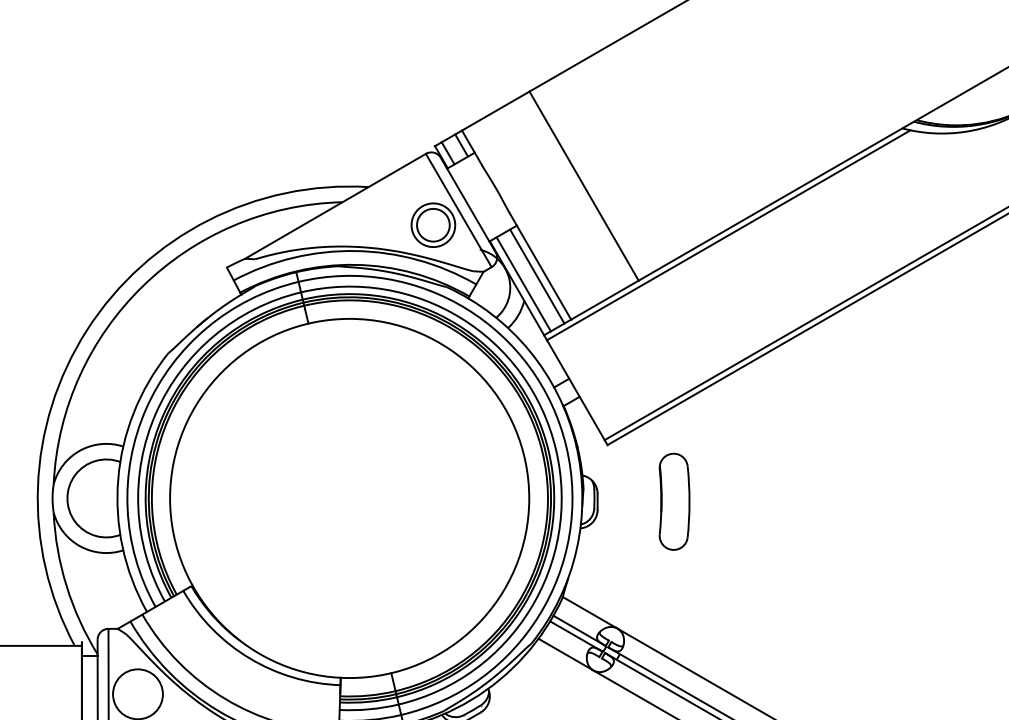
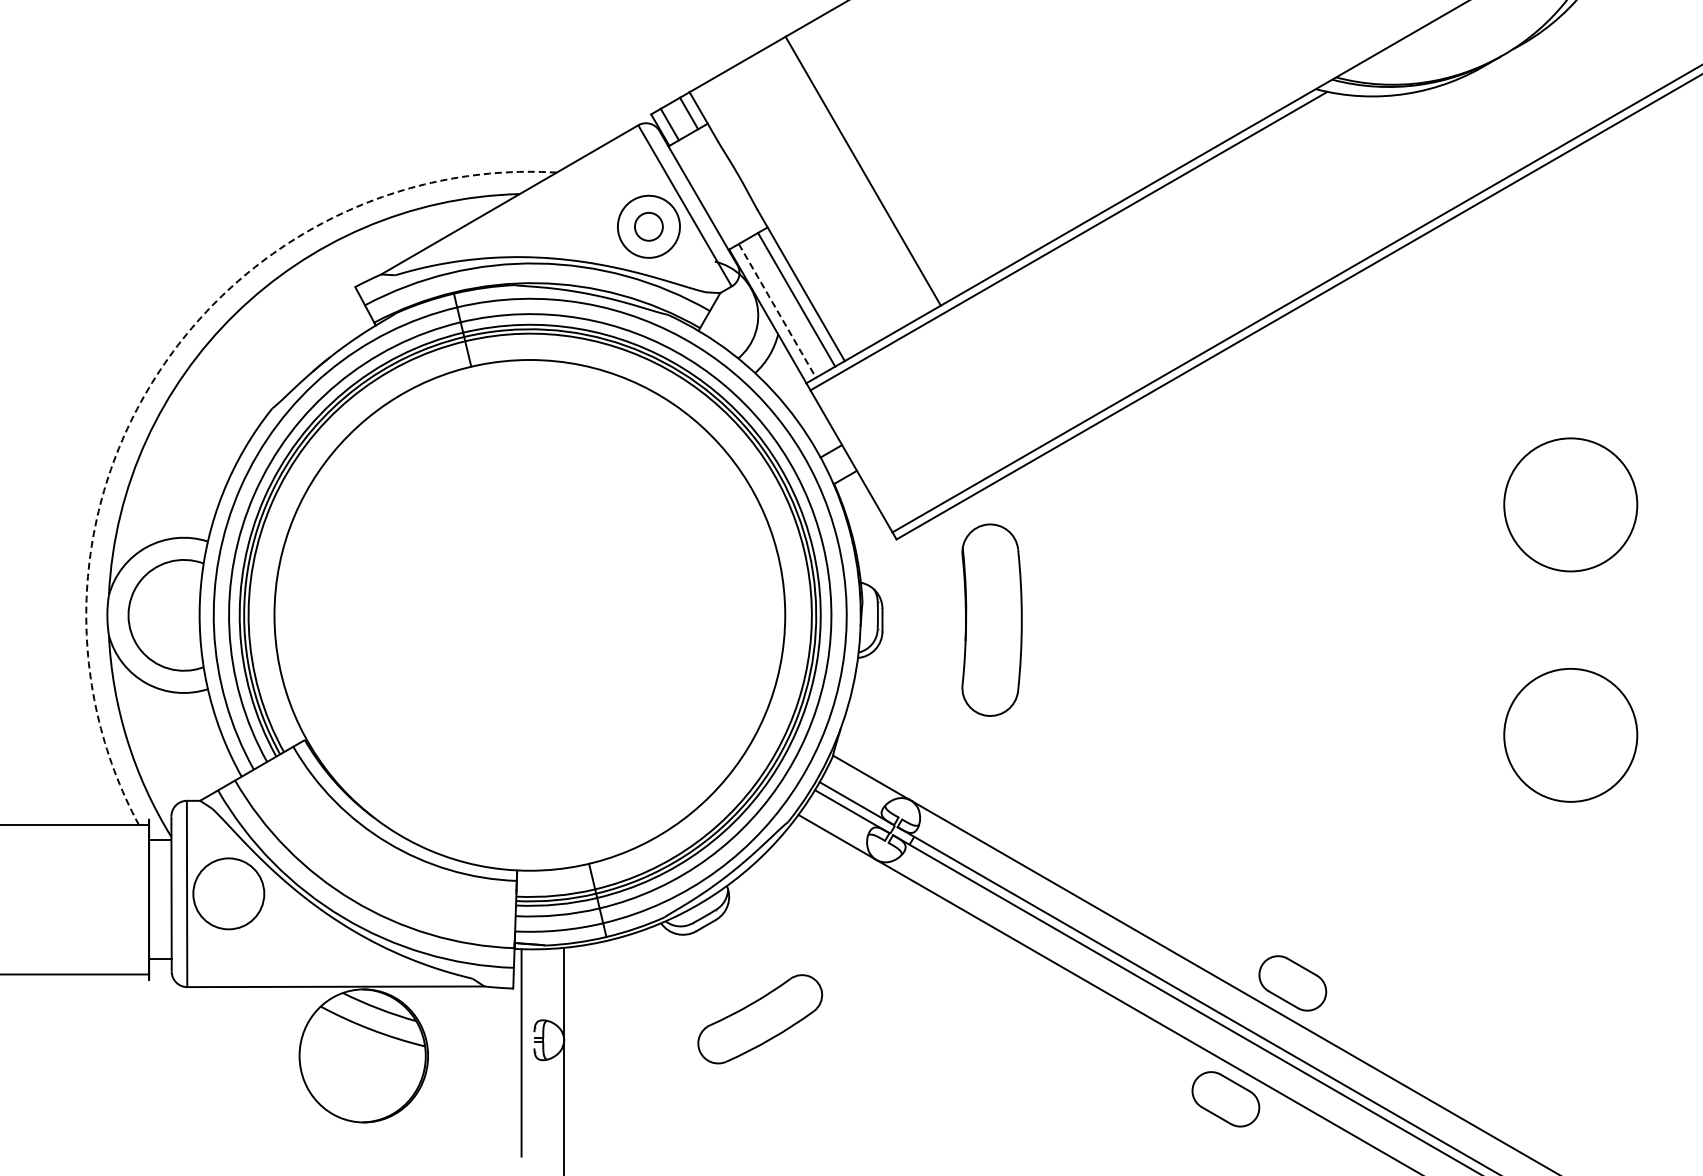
circle: (433, 225) -> (648, 226), size x0.6
line: (523, 284) -> (777, 311), solid -> dashed
arc: (87, 330) -> (156, 376), solid -> dashed
part: (674, 501) -> (991, 619), size x1.4

